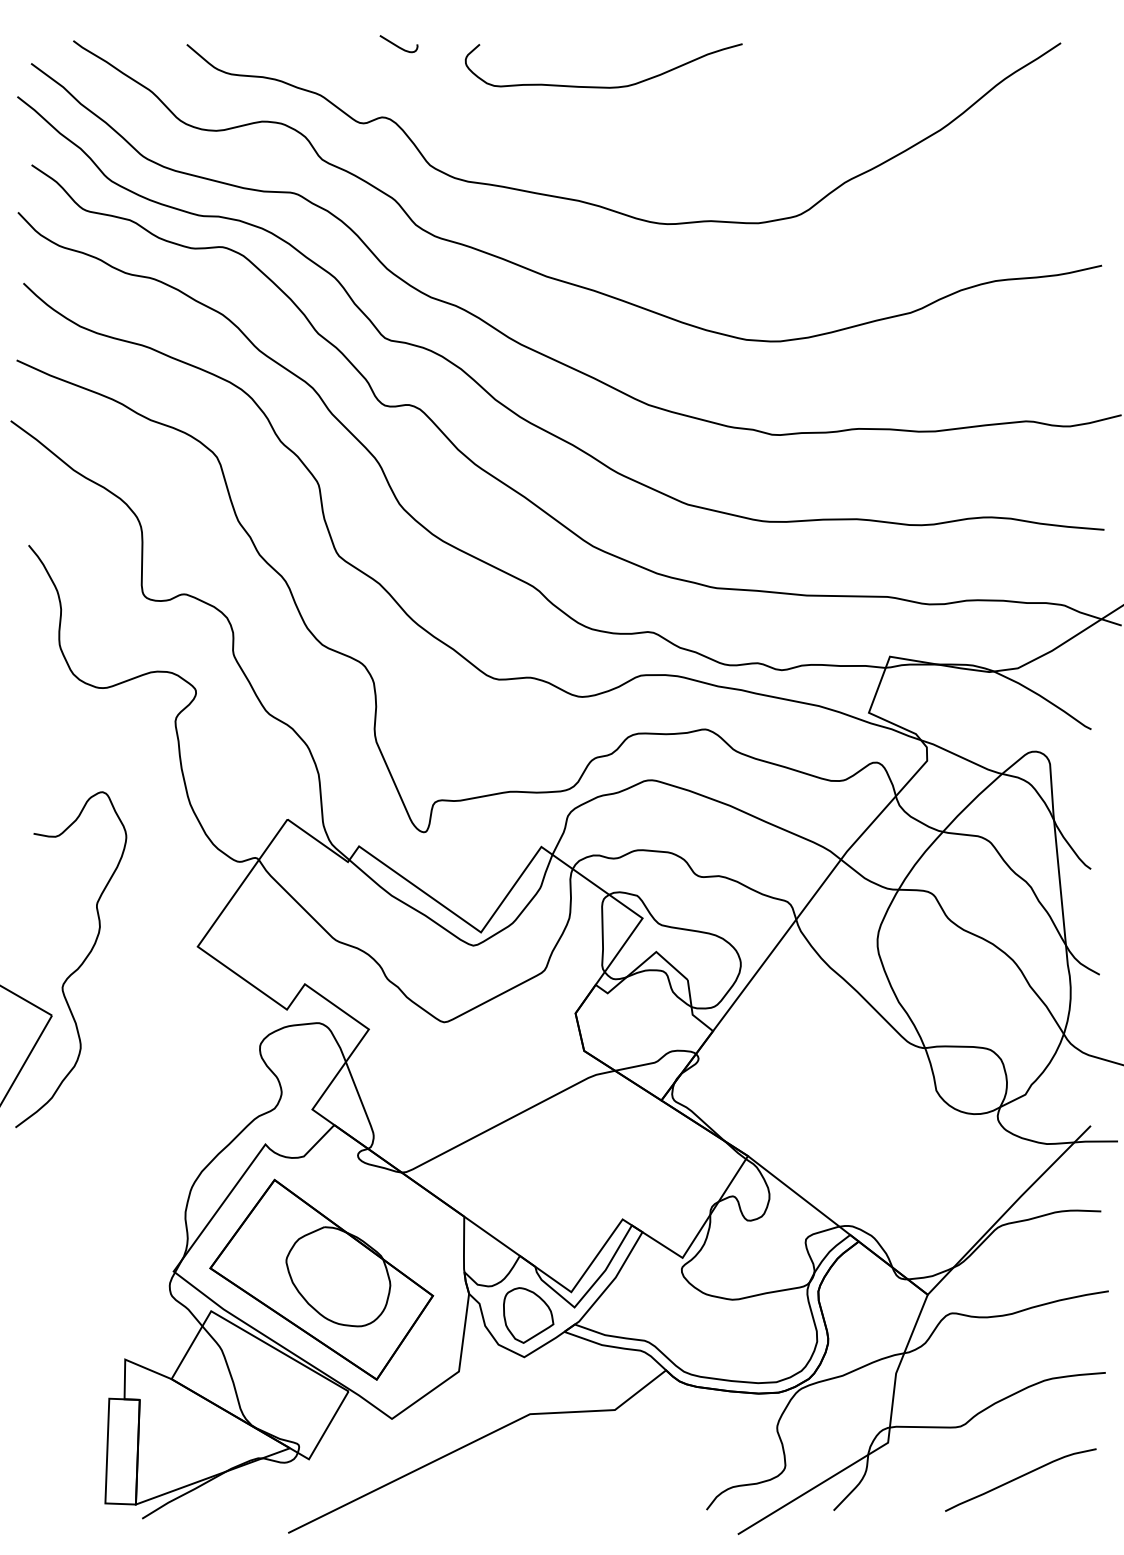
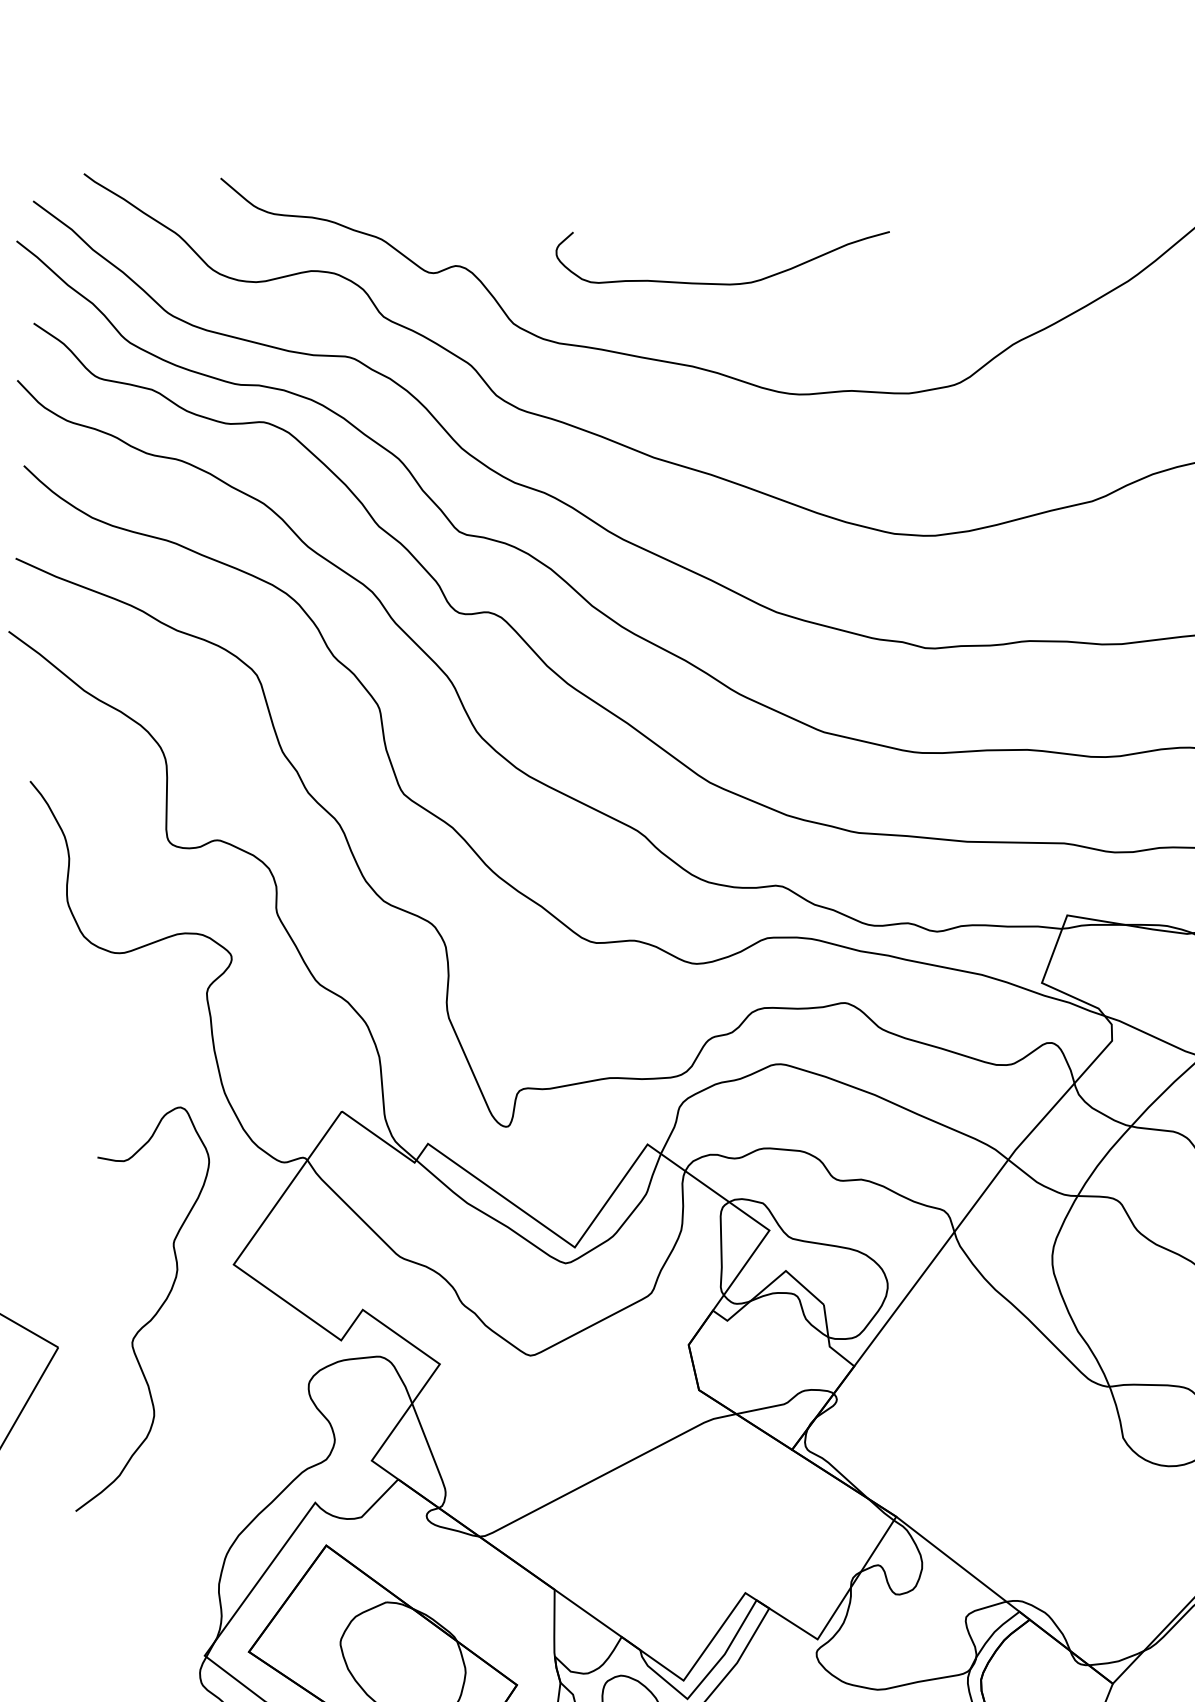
curve: (398, 45) -> (475, 179), removed
curve: (603, 86) -> (722, 282), moved
curve: (78, 966) -> (151, 1317), moved

